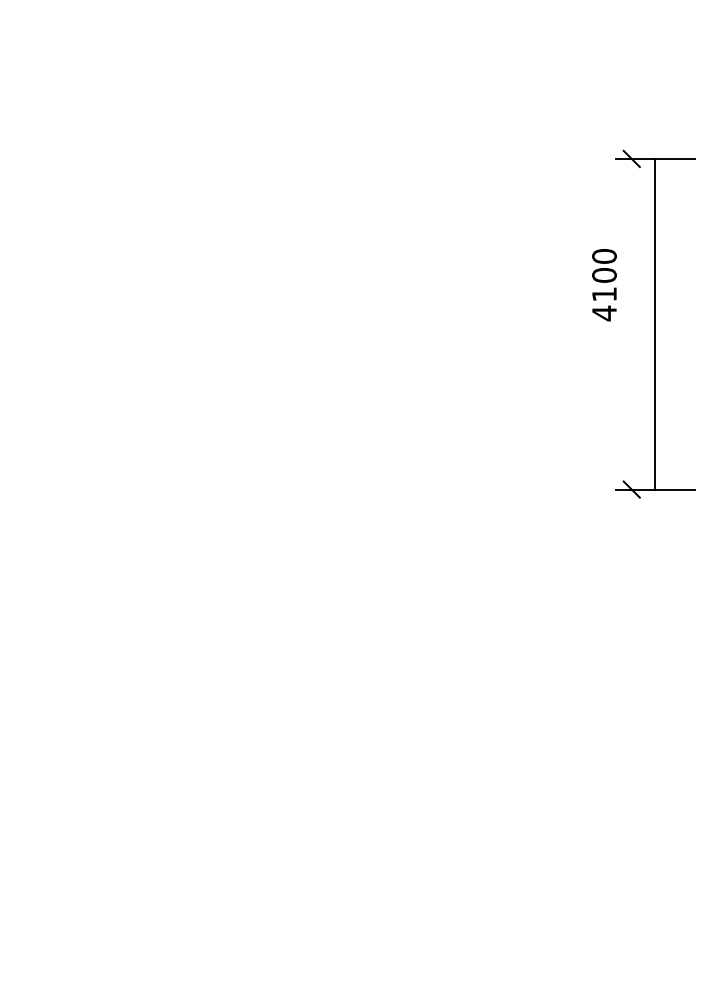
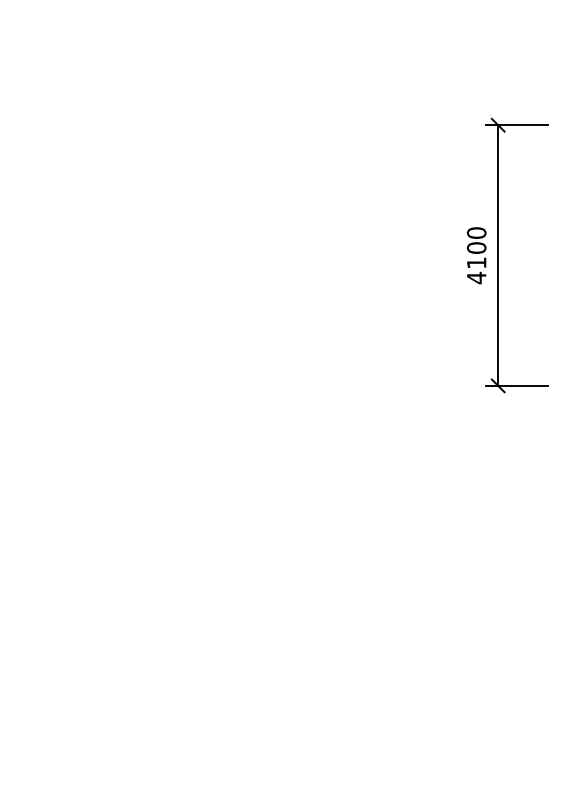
text: (604, 284) -> (476, 255), moved
line: (654, 324) -> (498, 255), moved

